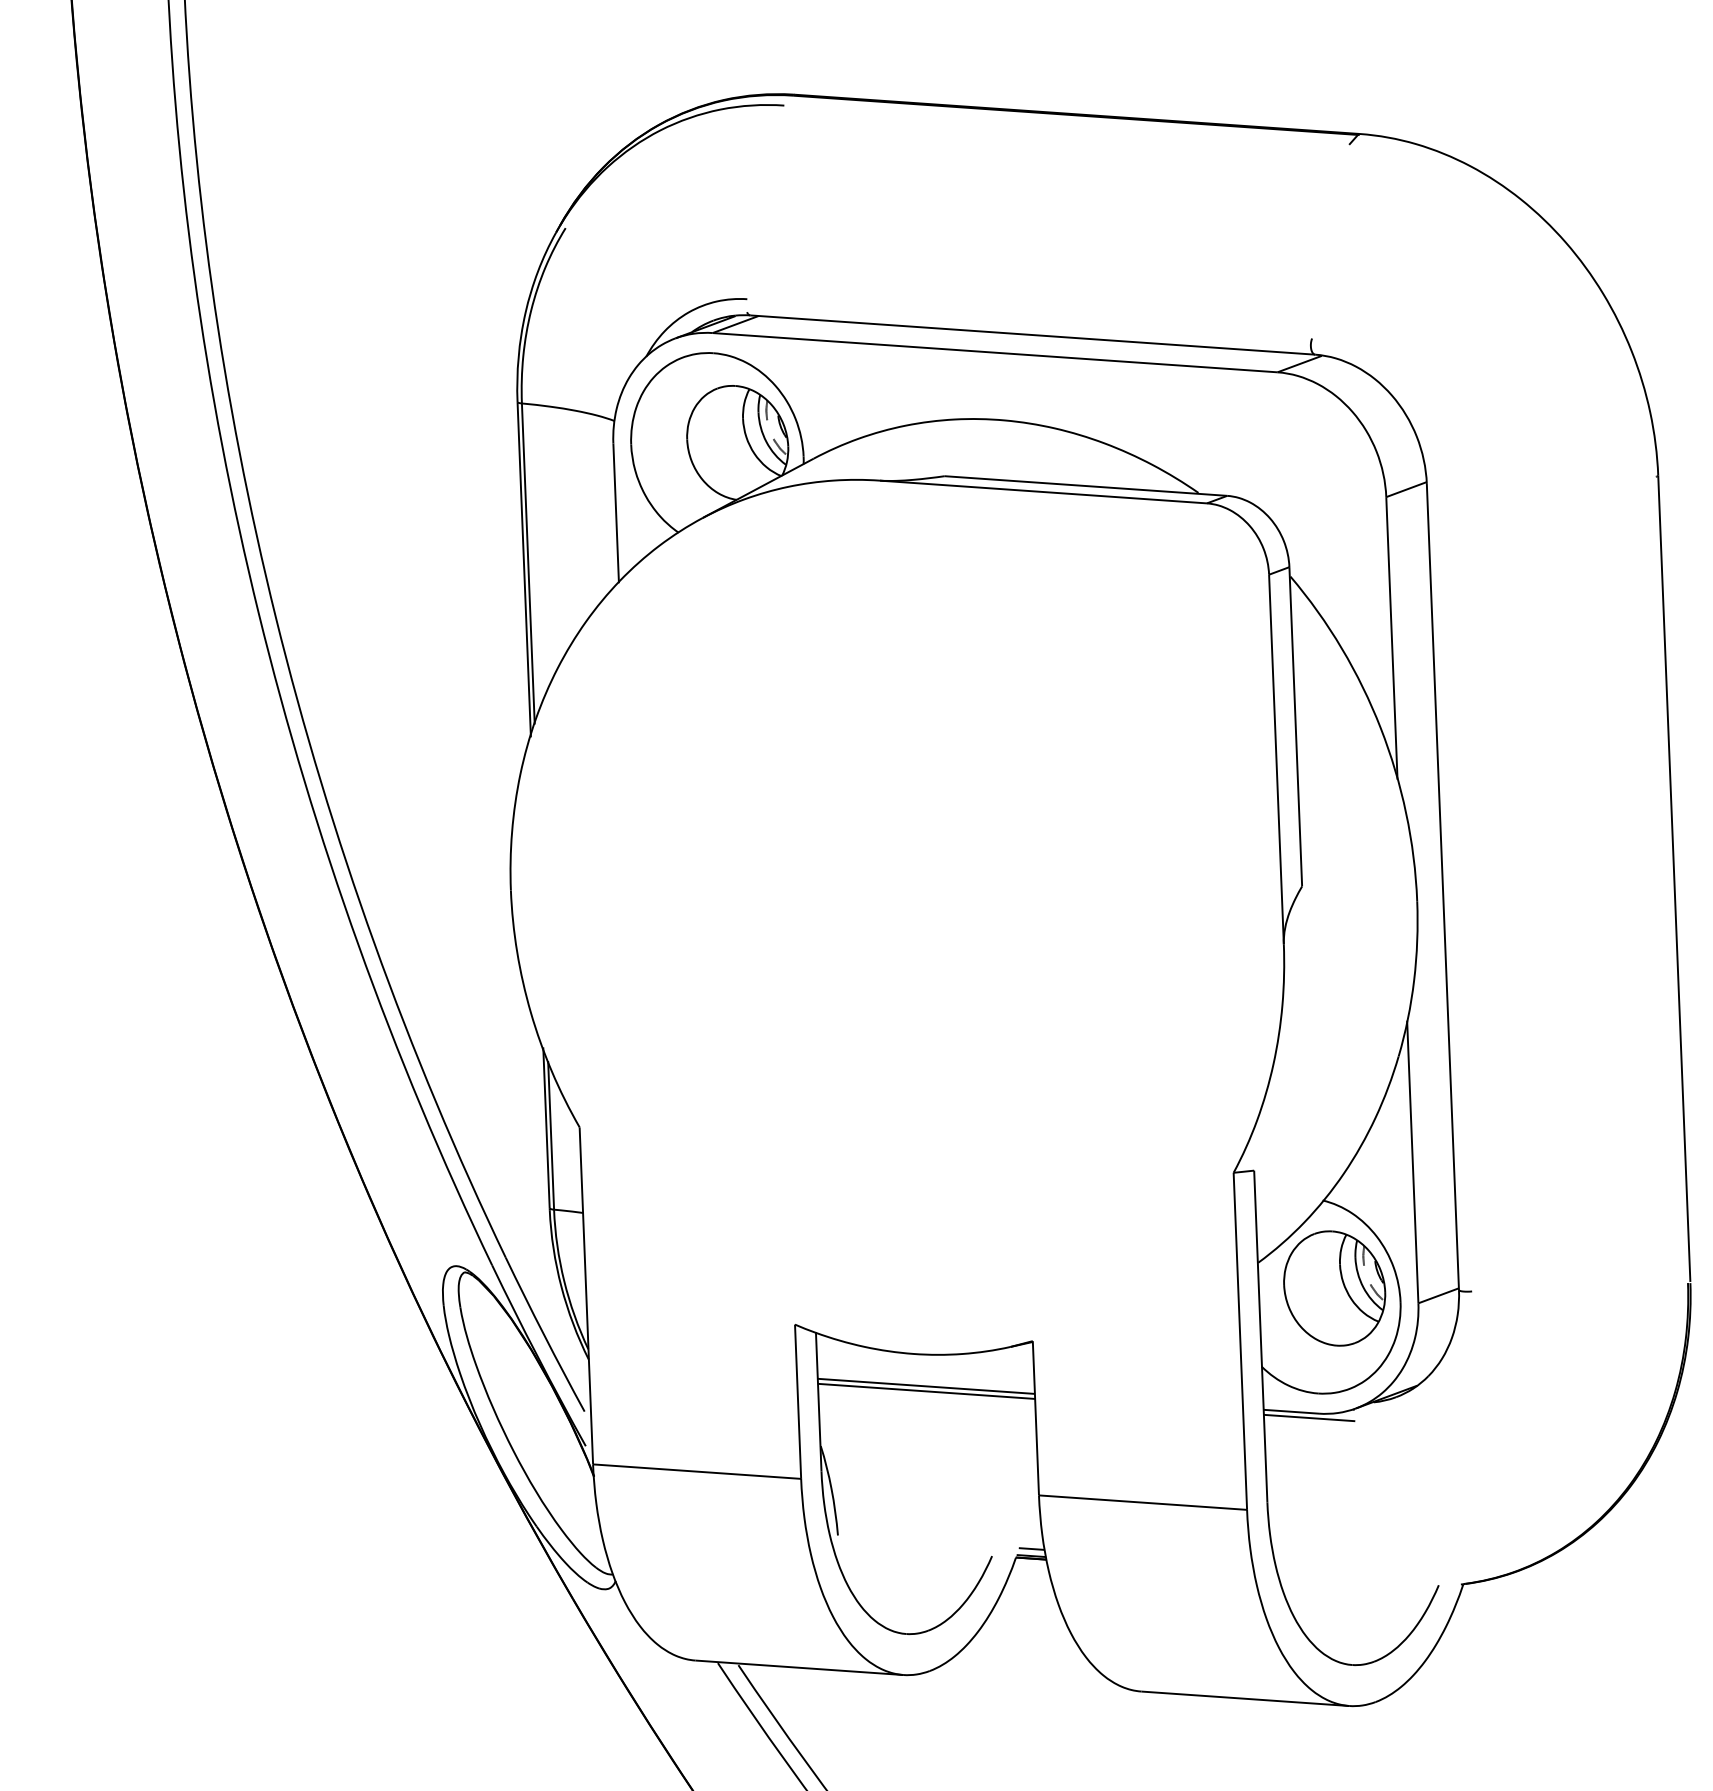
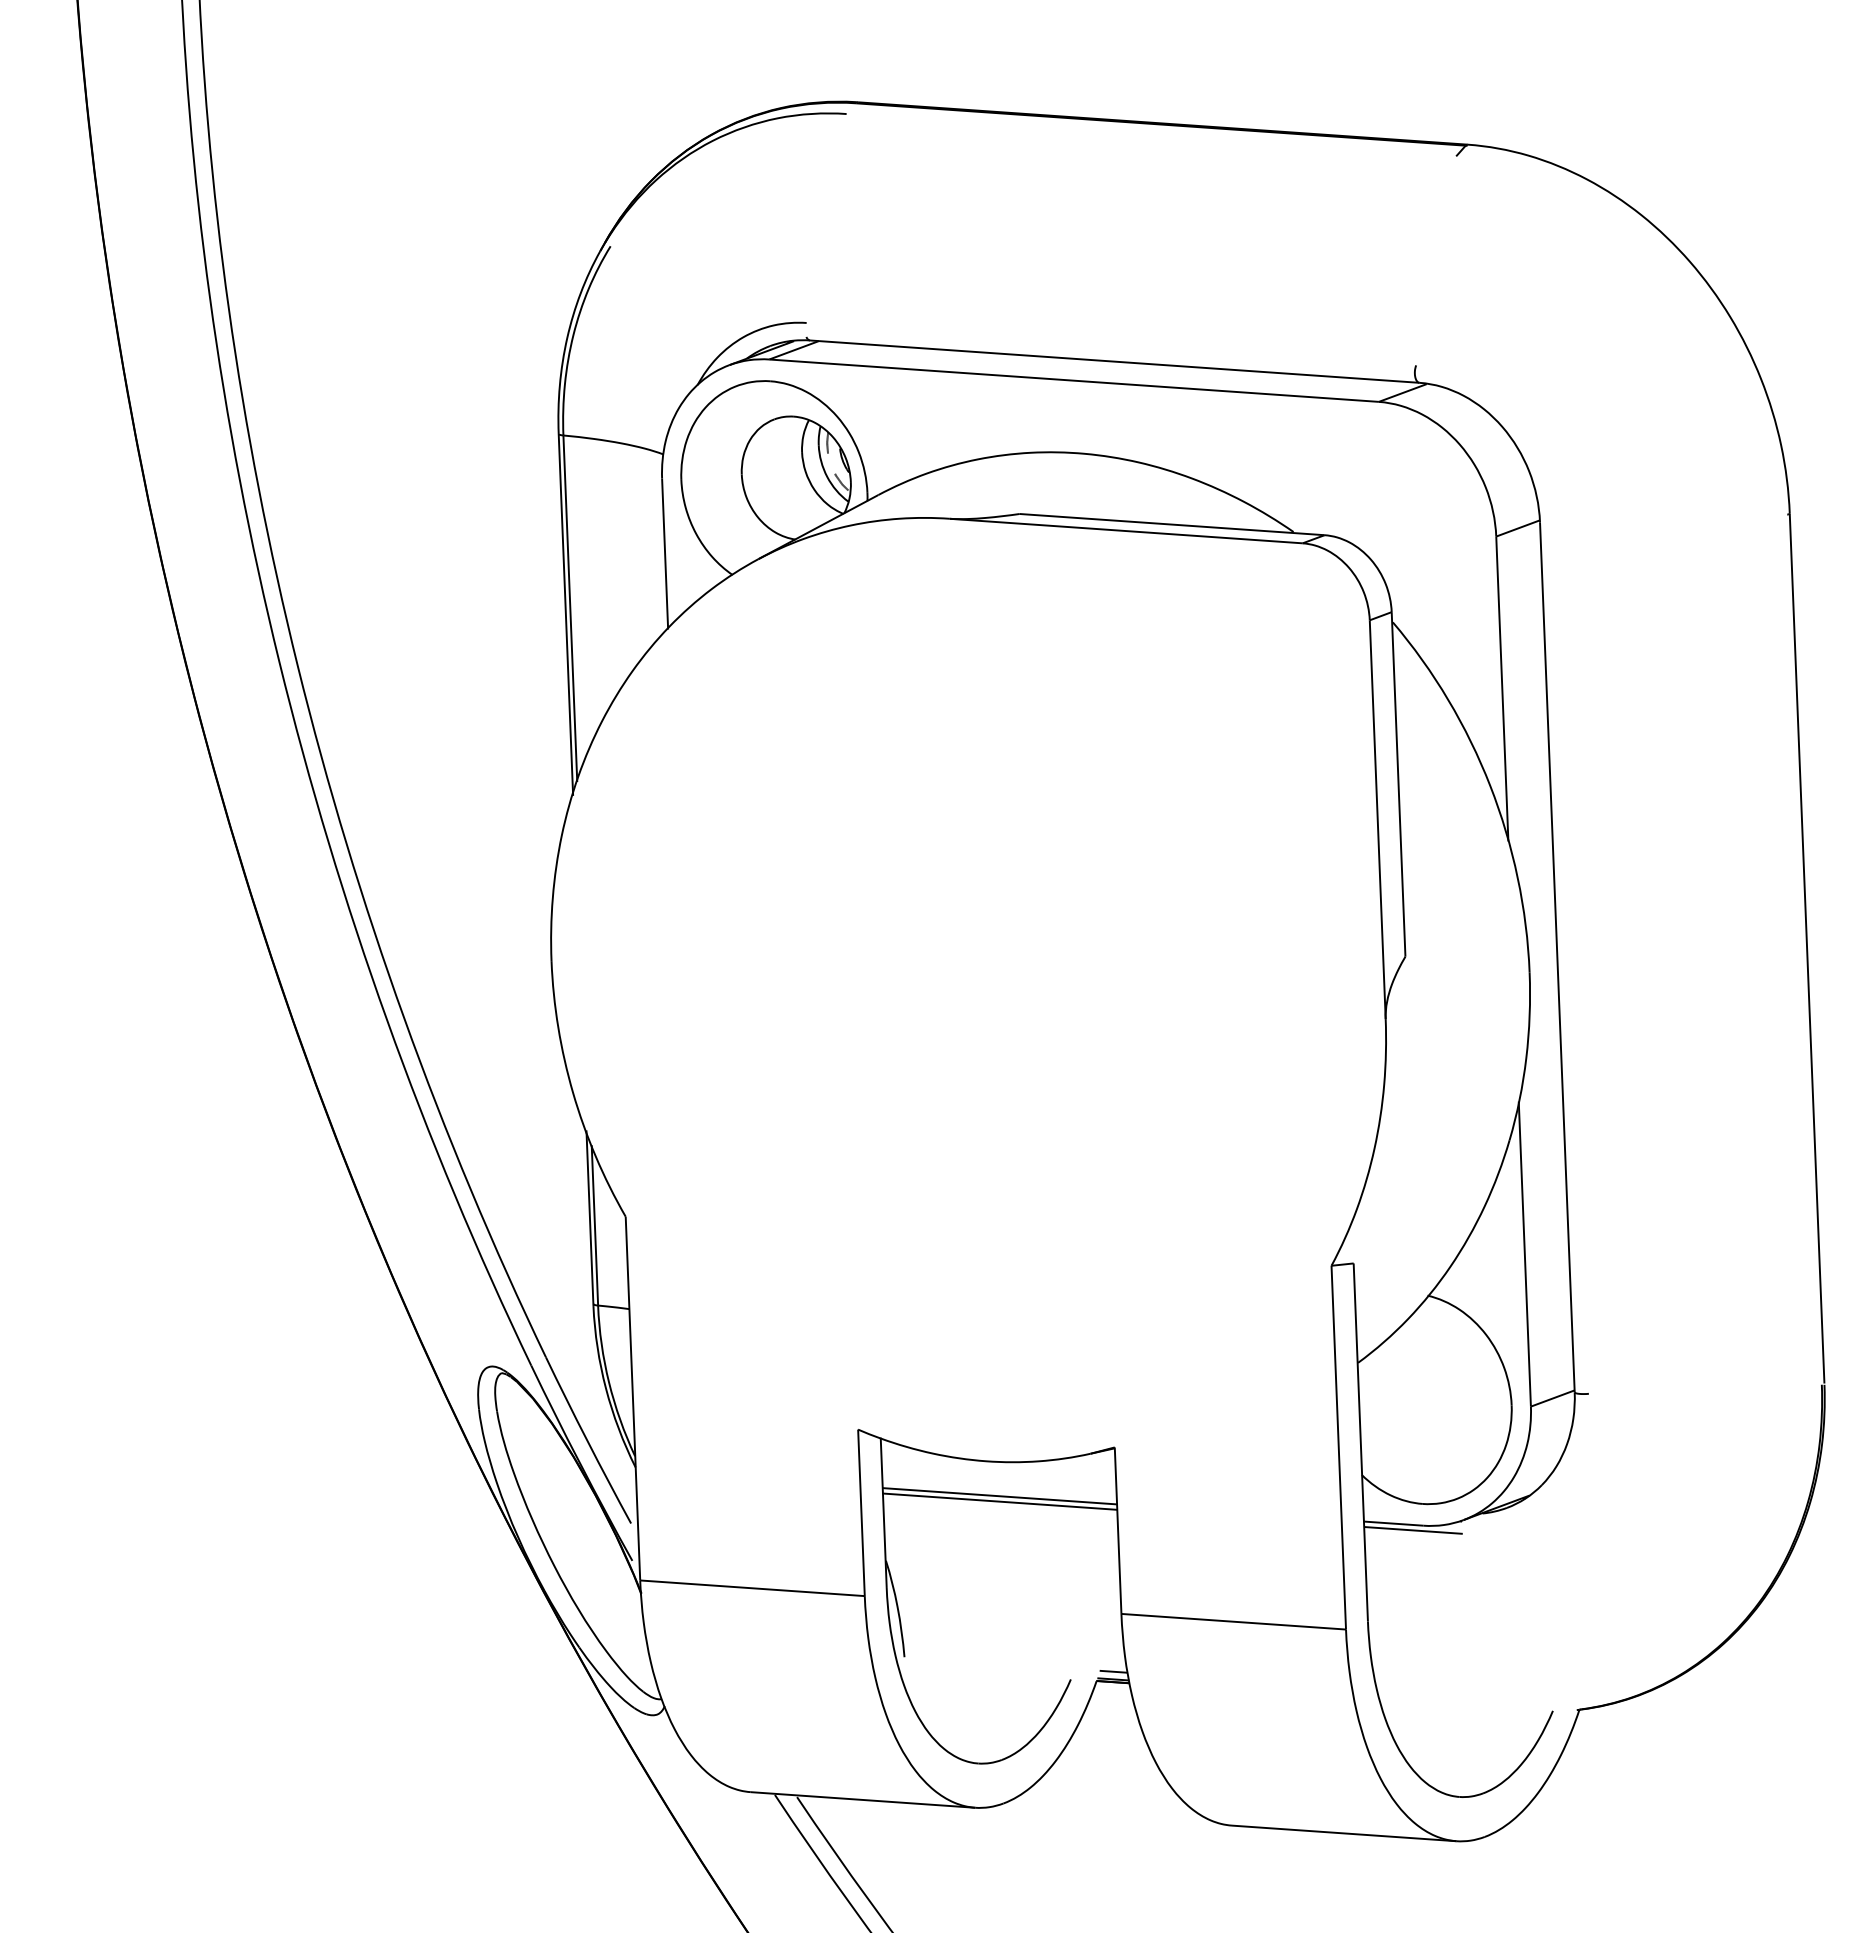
part: (1334, 1288) -> (1440, 1390), removed

